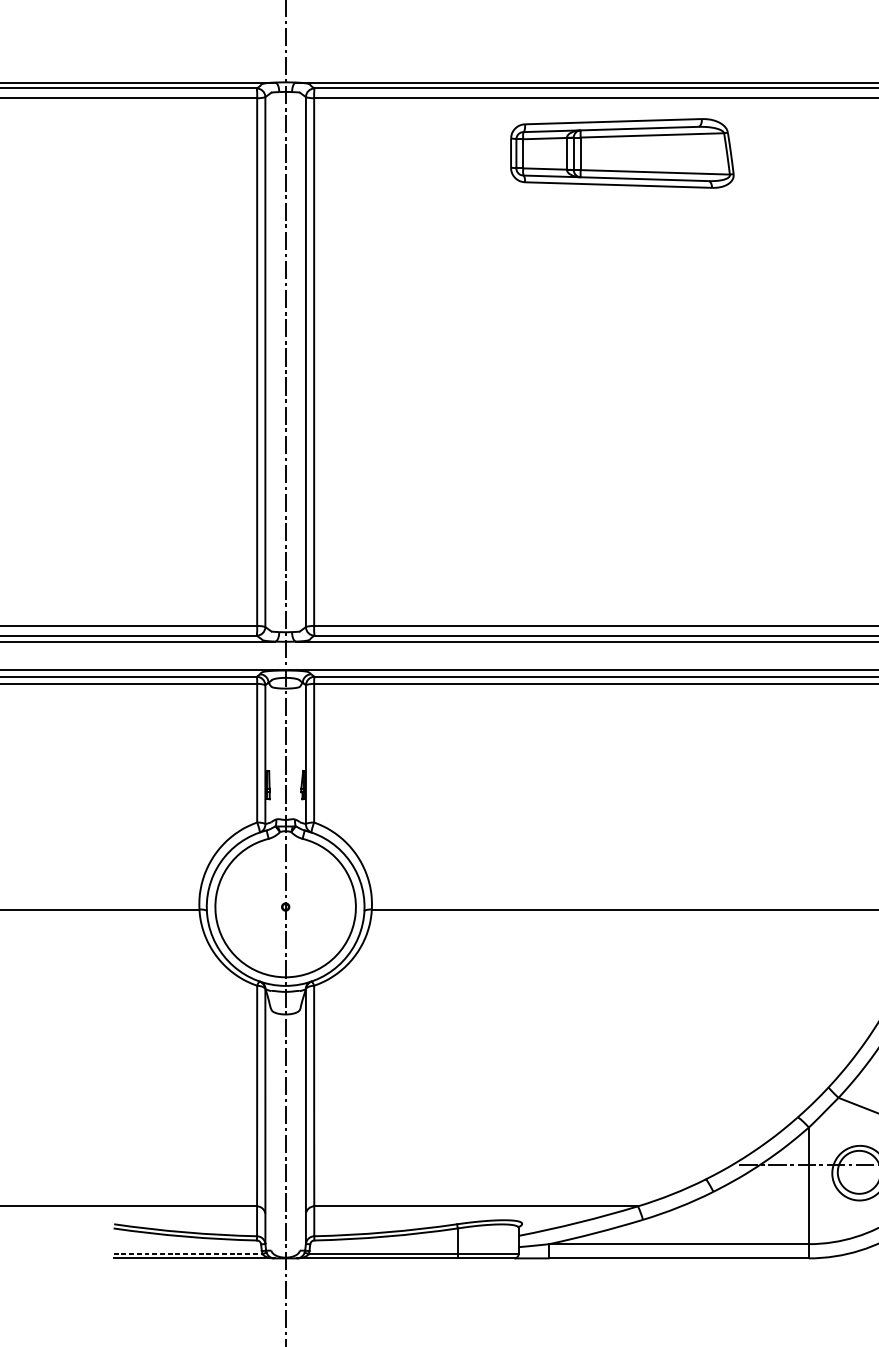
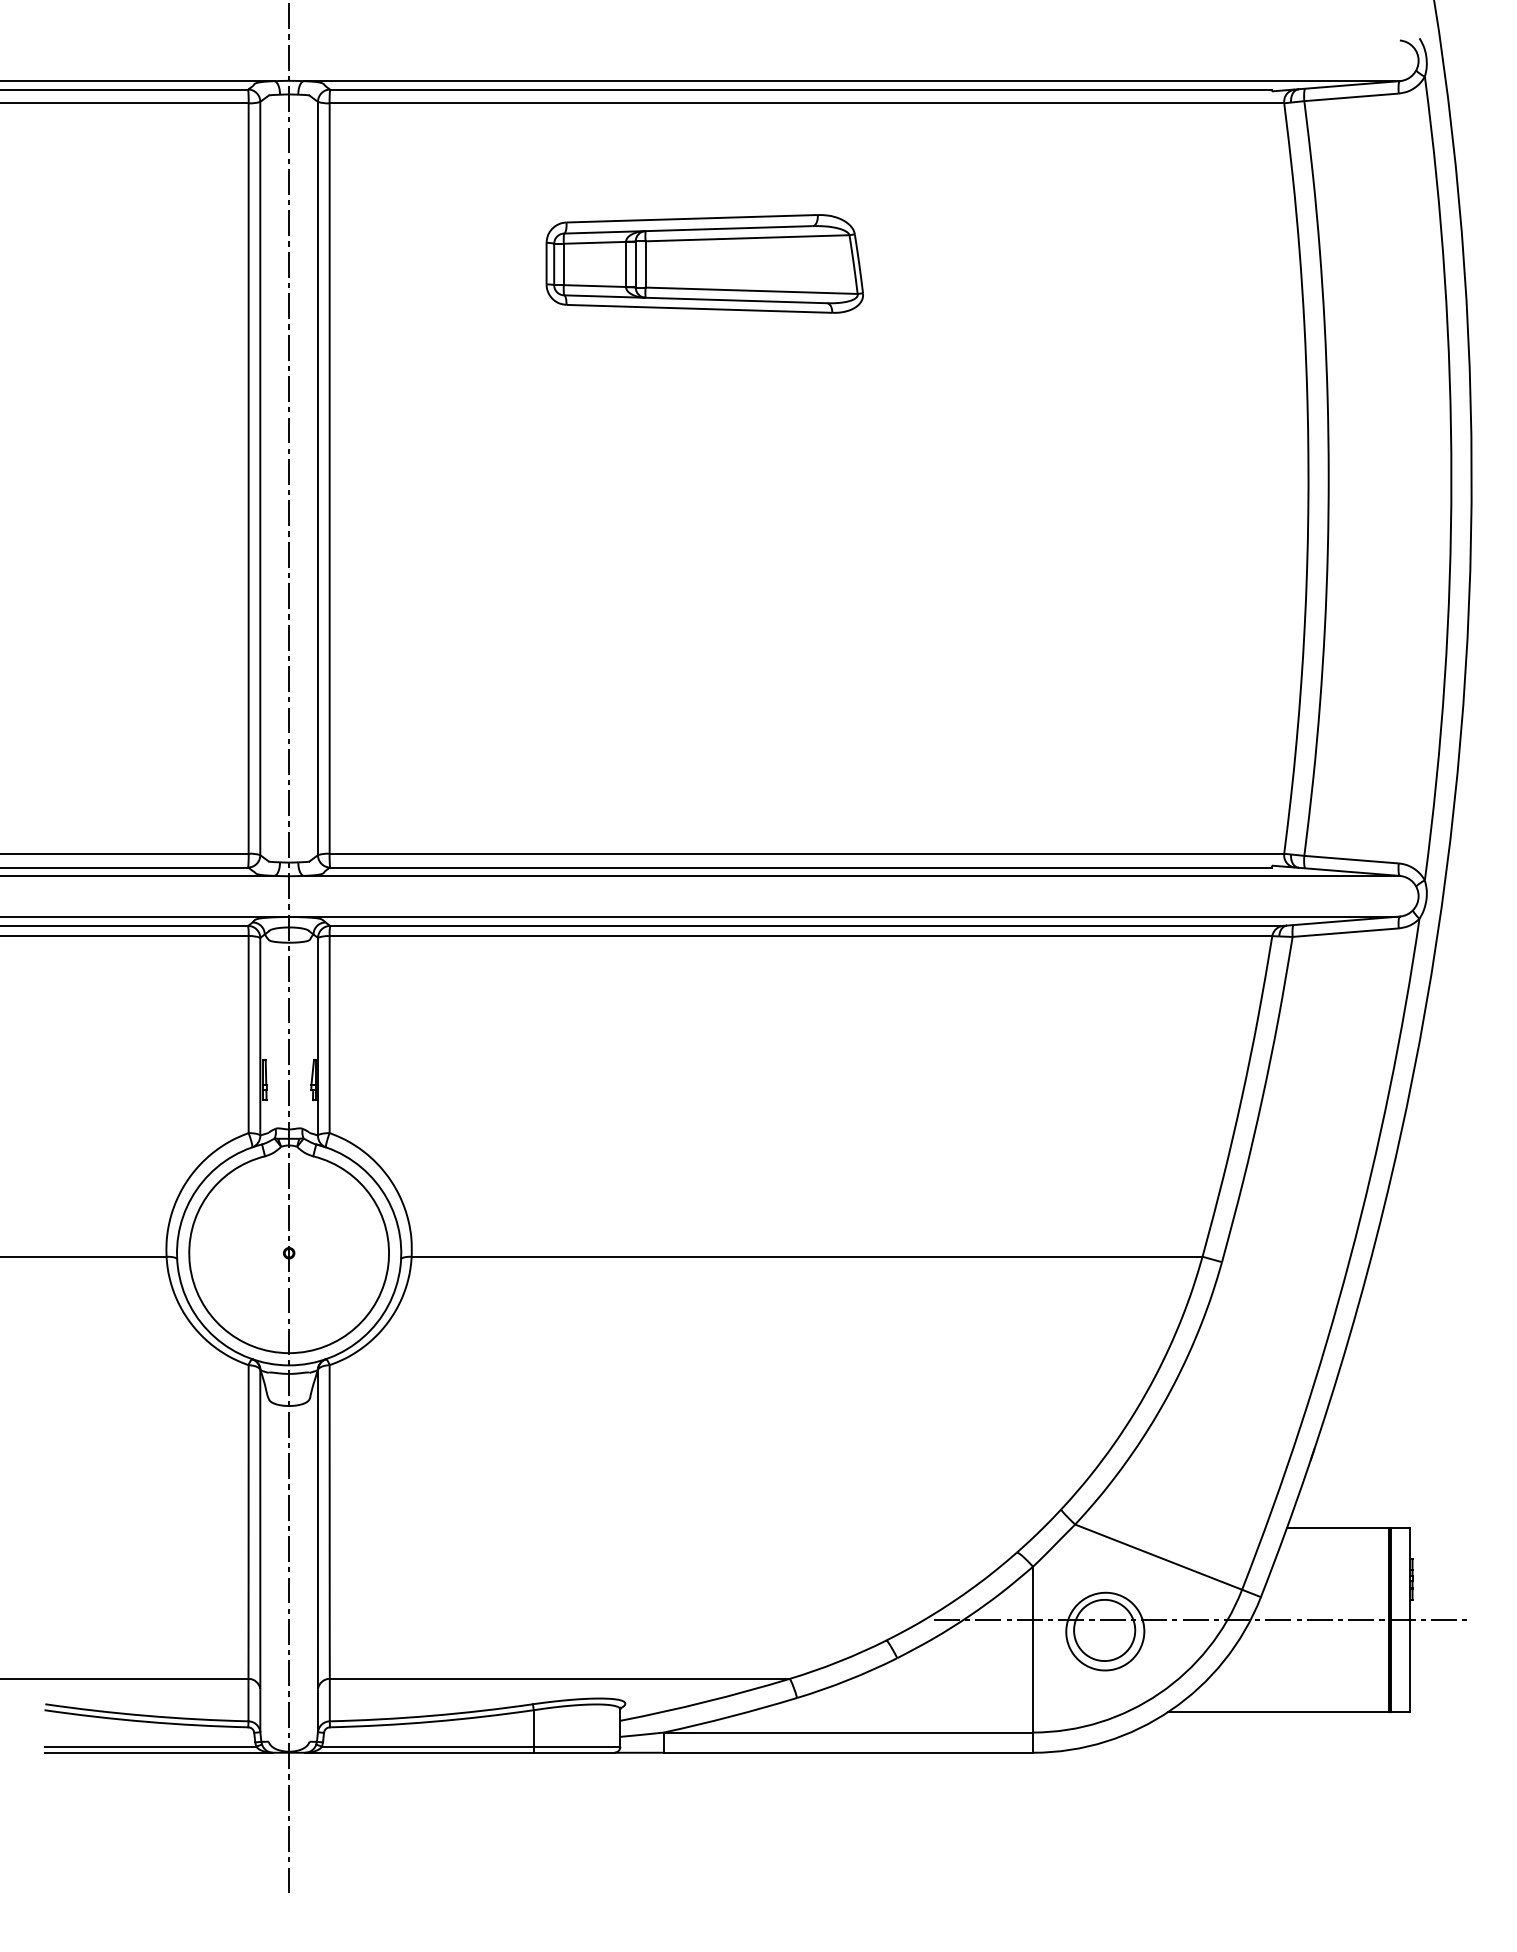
part: (622, 153) -> (704, 263), moved
line: (188, 1253) -> (150, 1746), dashed -> solid

